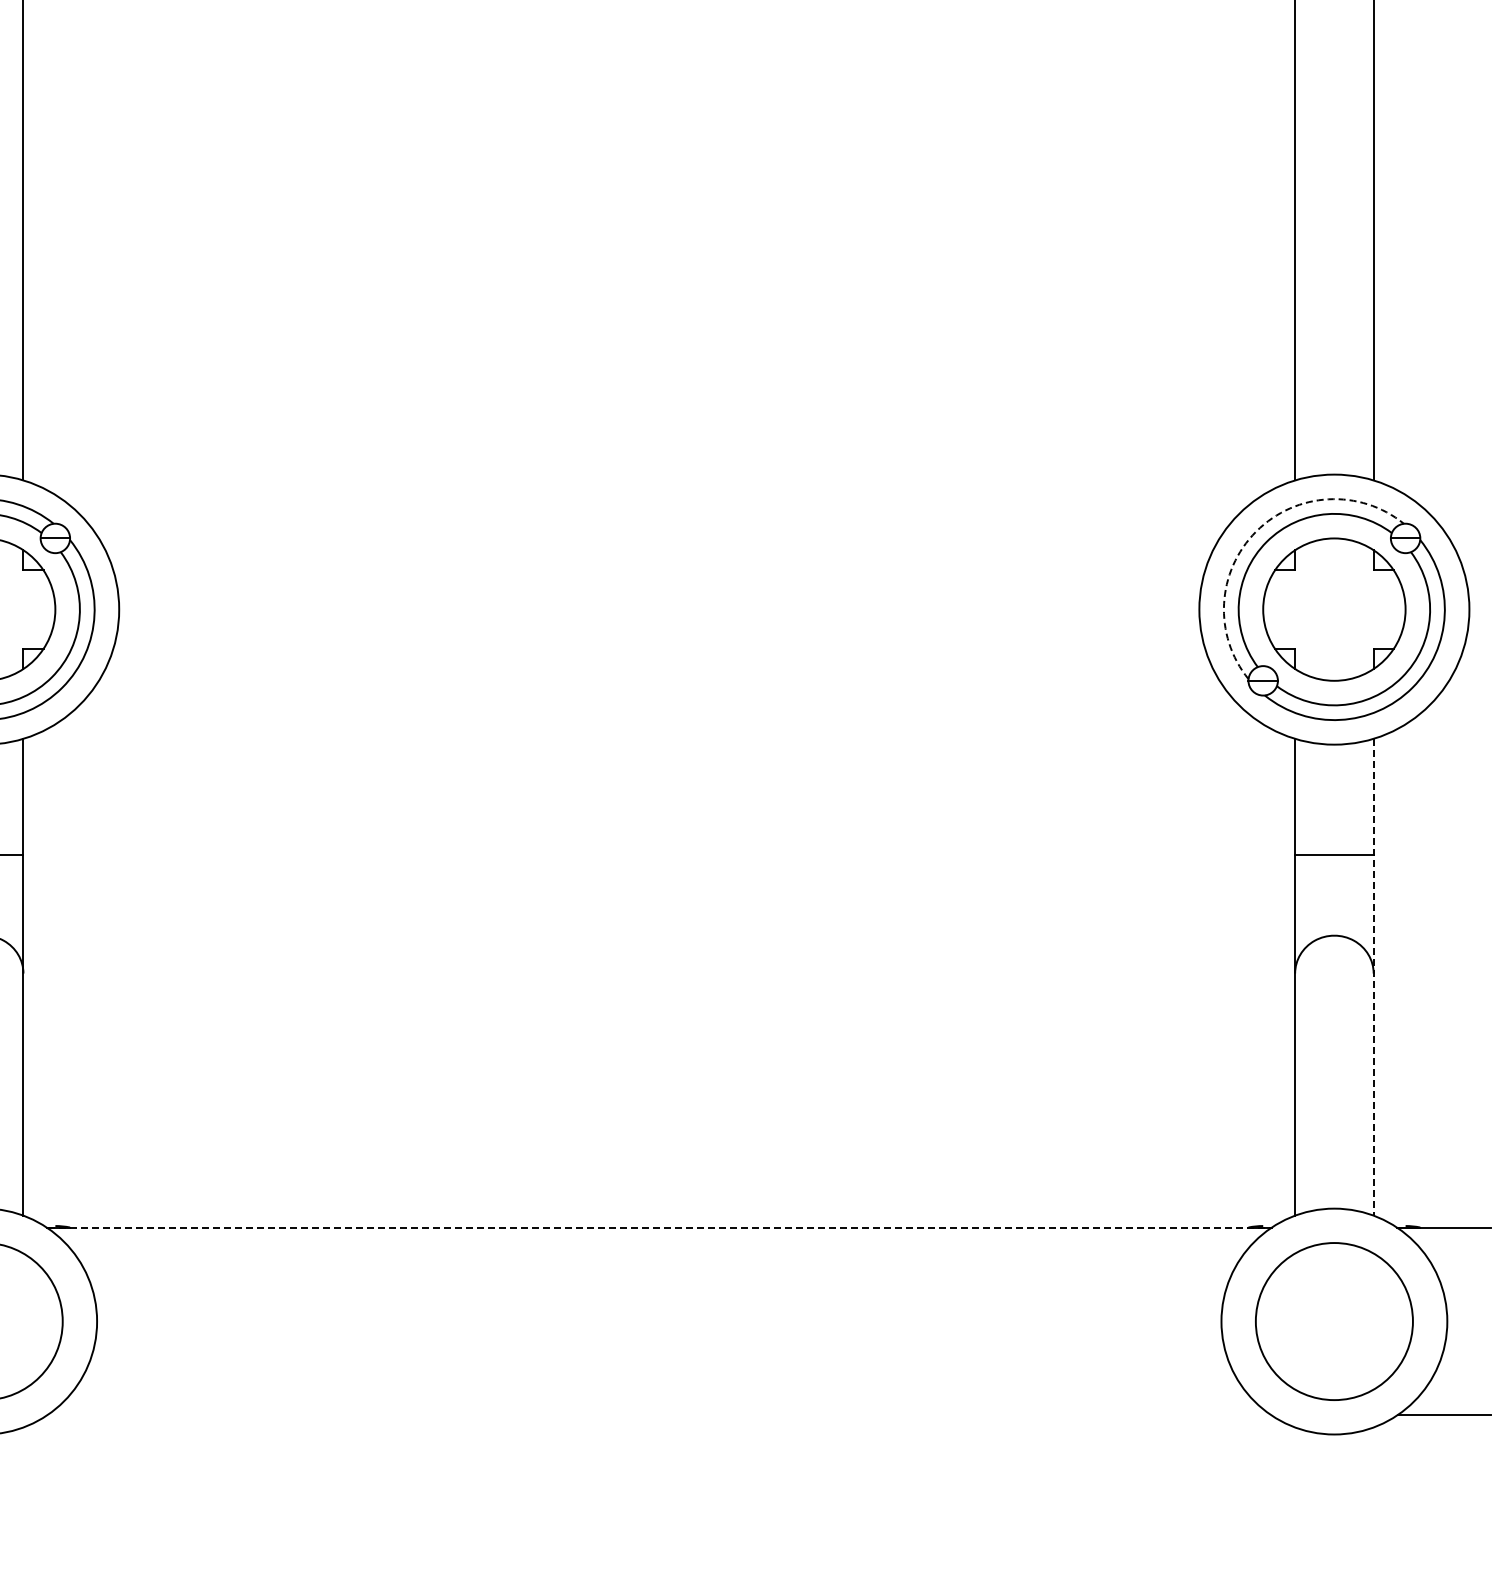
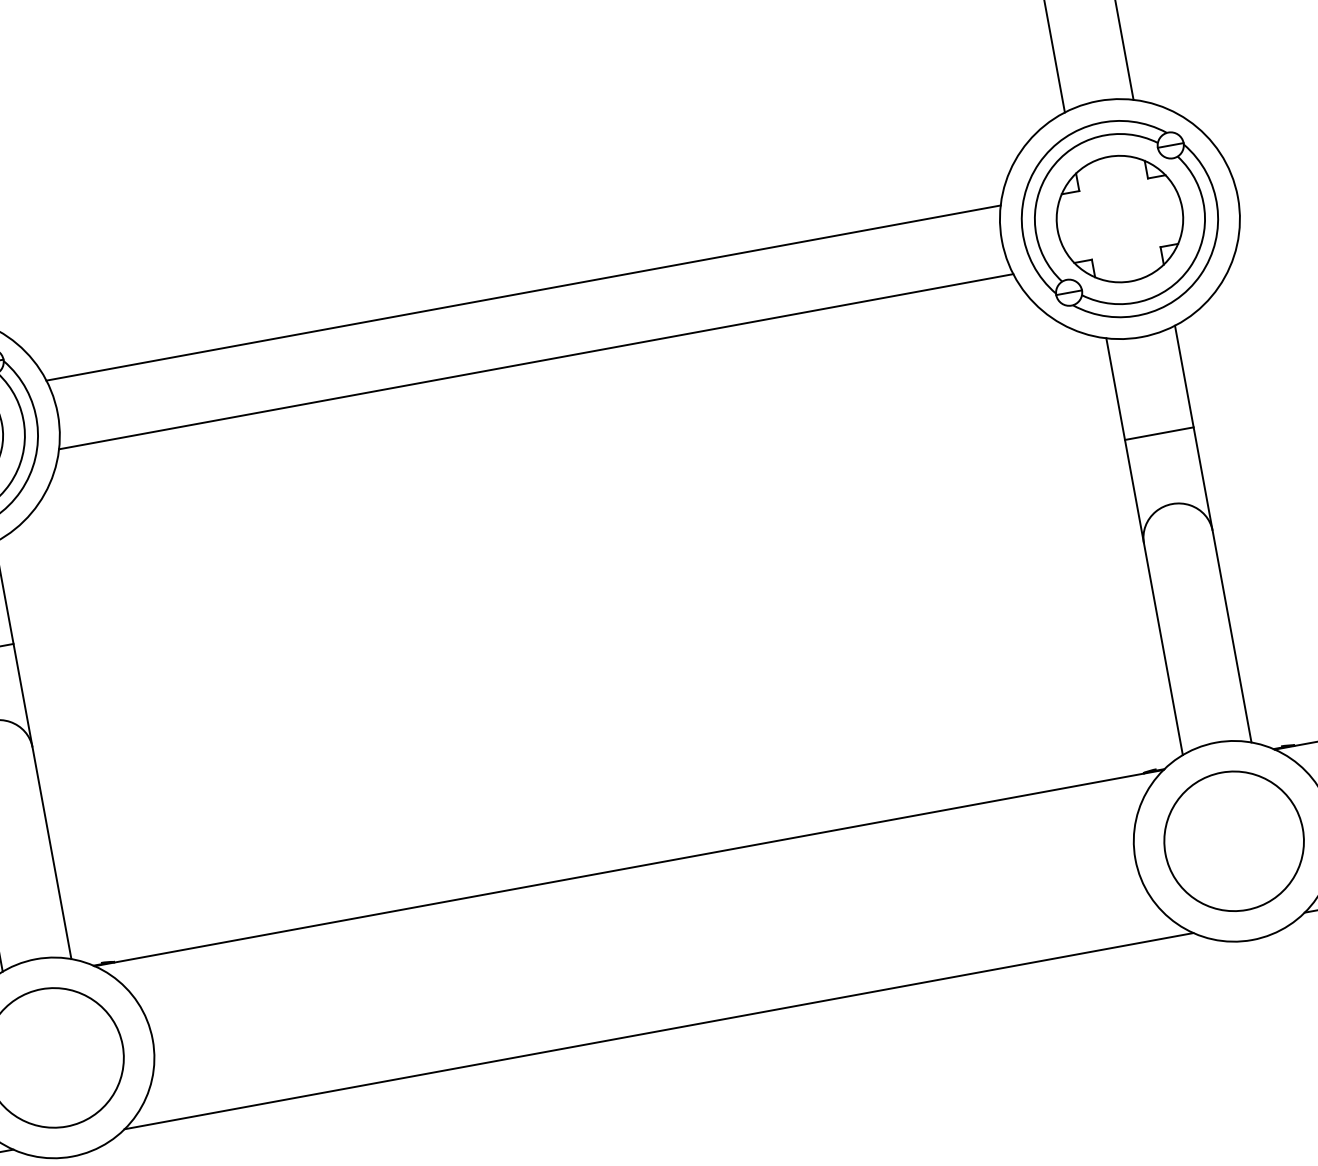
arc: (1256, 531) -> (1039, 163), dashed -> solid
line: (659, 570) -> (523, 293), added
line: (659, 648) -> (536, 361), added
line: (1373, 977) -> (1213, 534), dashed -> solid
line: (659, 1228) -> (629, 868), dashed -> solid
line: (658, 1414) -> (658, 1030), added

